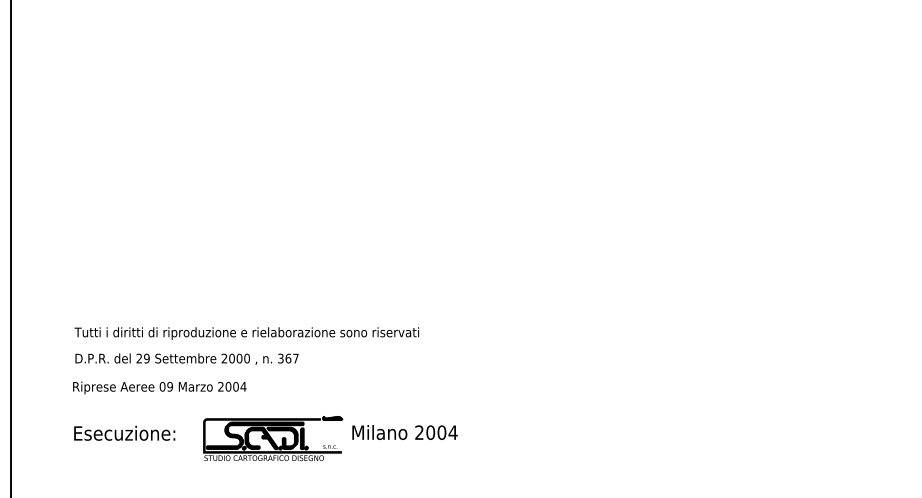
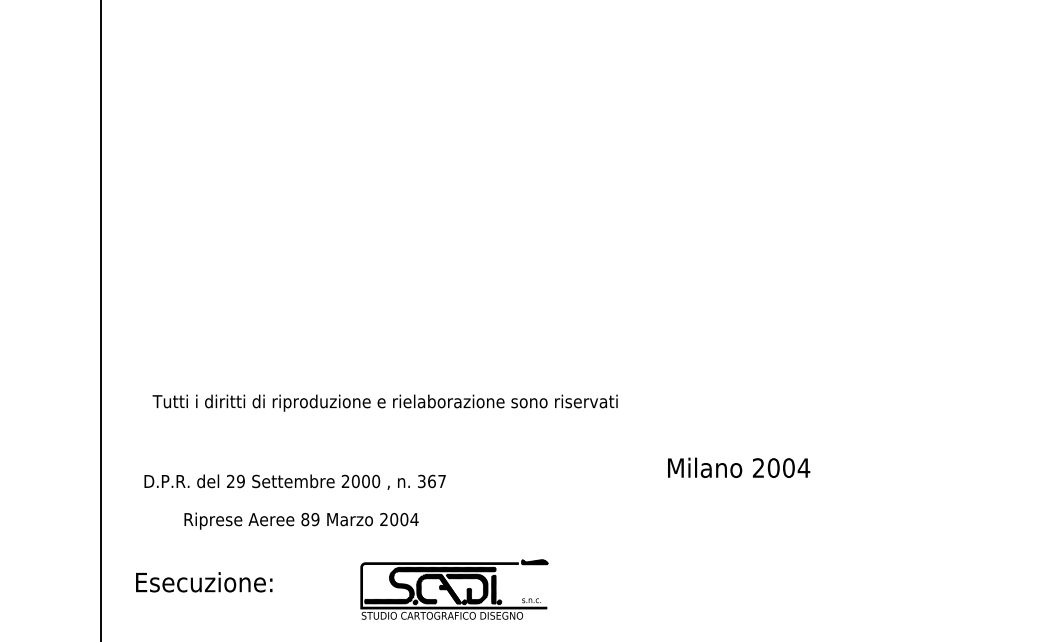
text: (246, 333) -> (384, 403), moved
text: (186, 358) -> (294, 481), moved
text: (162, 386) -> (305, 519), 09 -> 89
text: (124, 432) -> (203, 581), moved
text: (404, 432) -> (738, 467), moved

